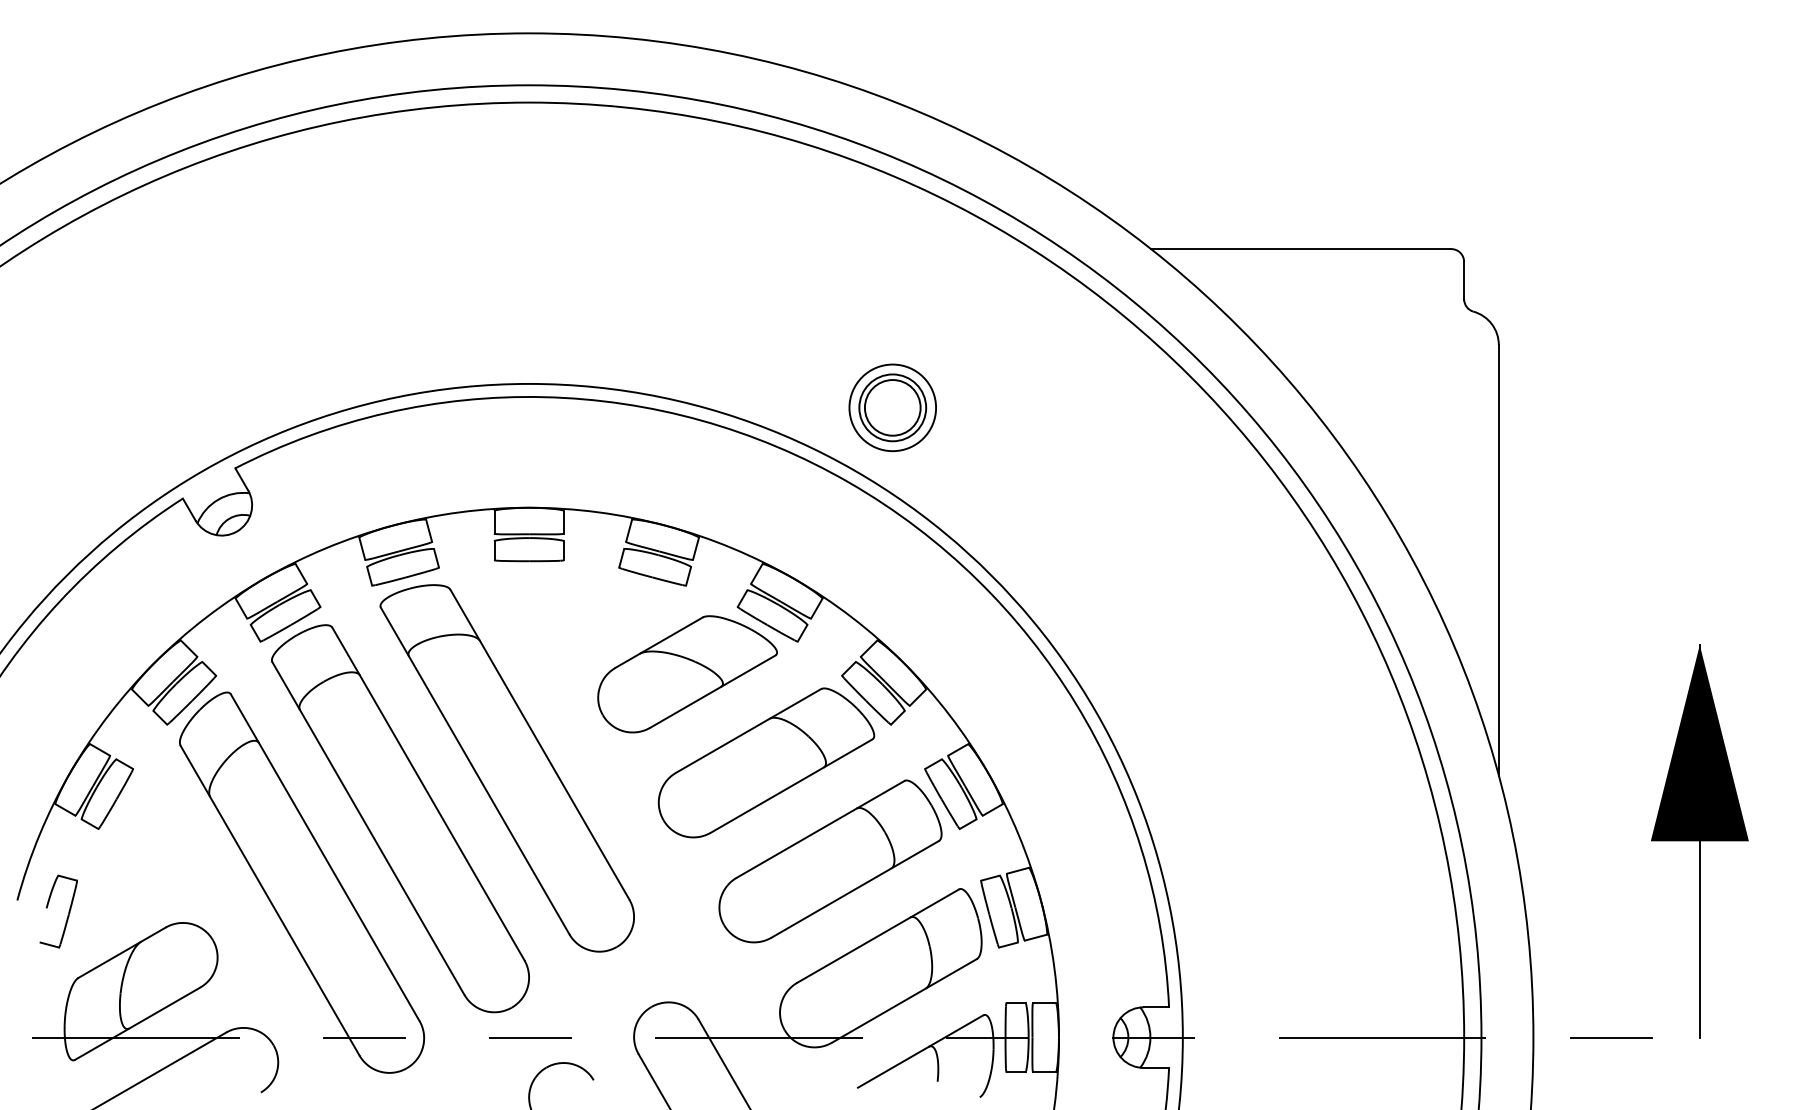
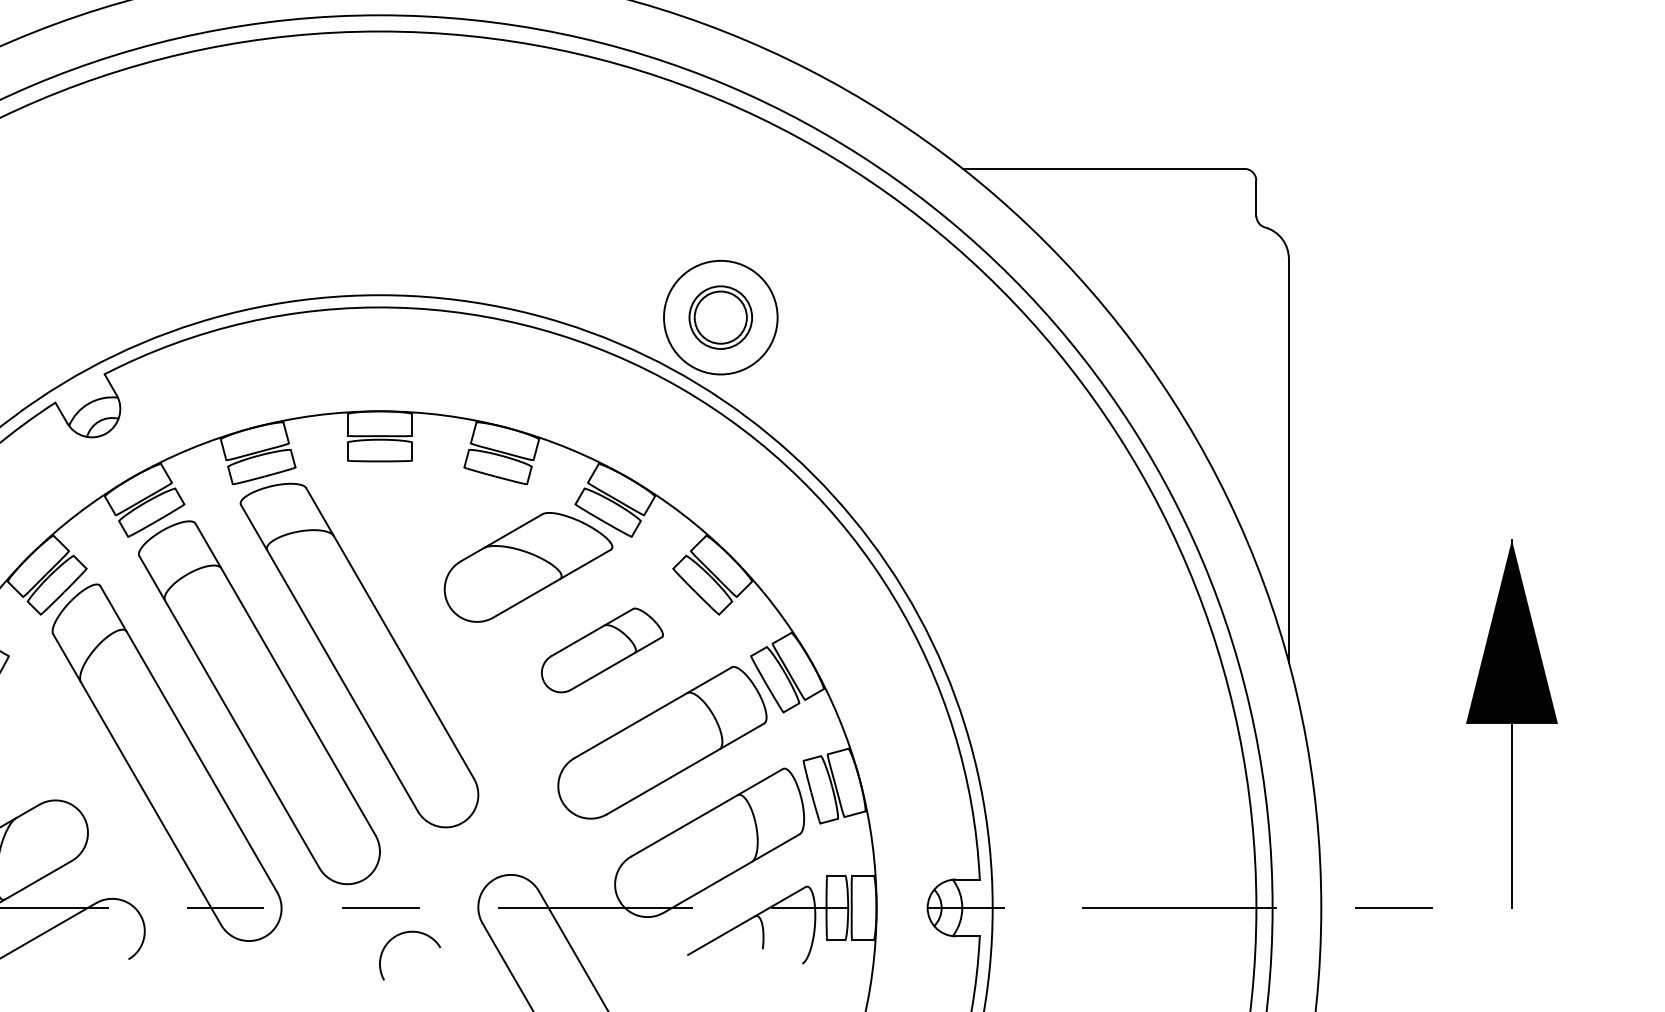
circle: (892, 407) -> (720, 317), size x1.4
part: (766, 762) -> (602, 650), size x0.6
part: (1699, 841) -> (1511, 724), moved

